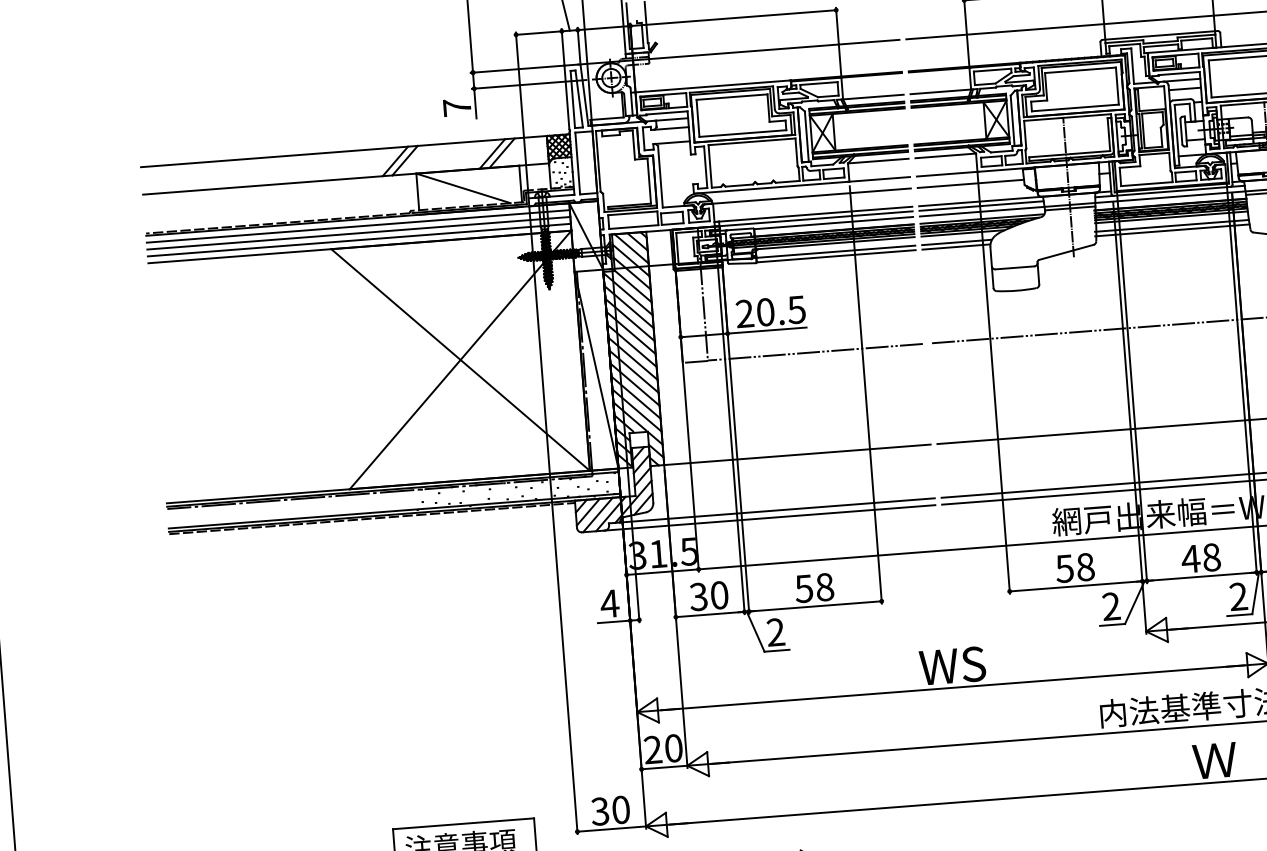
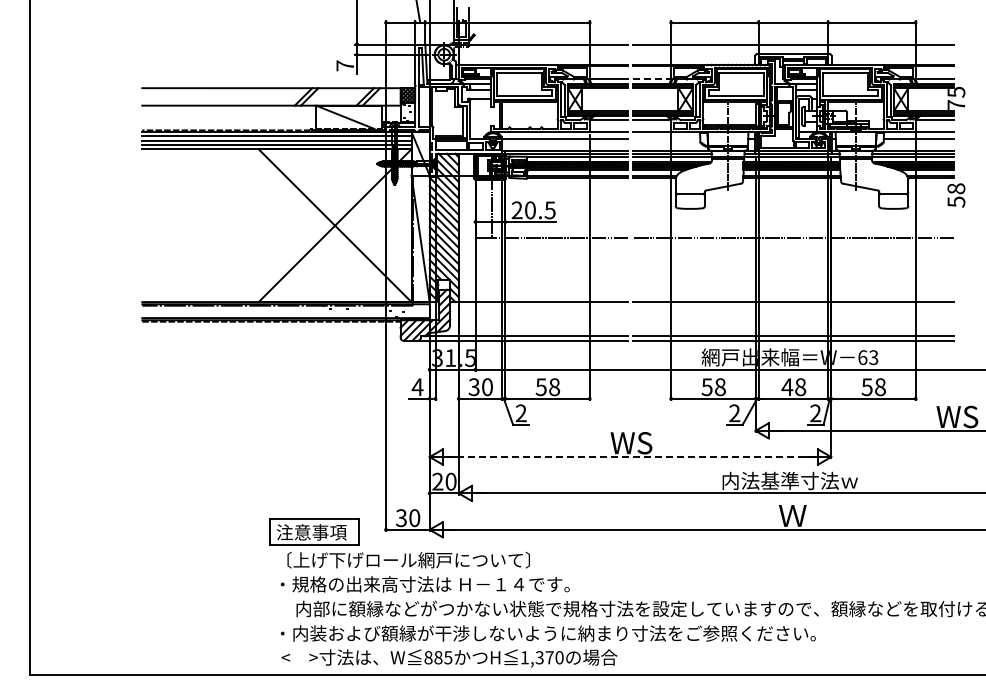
line: (941, 91) -> (652, 79), solid -> dashed
line: (970, 184) -> (666, 139), removed
line: (952, 688) -> (630, 457), solid -> dashed

